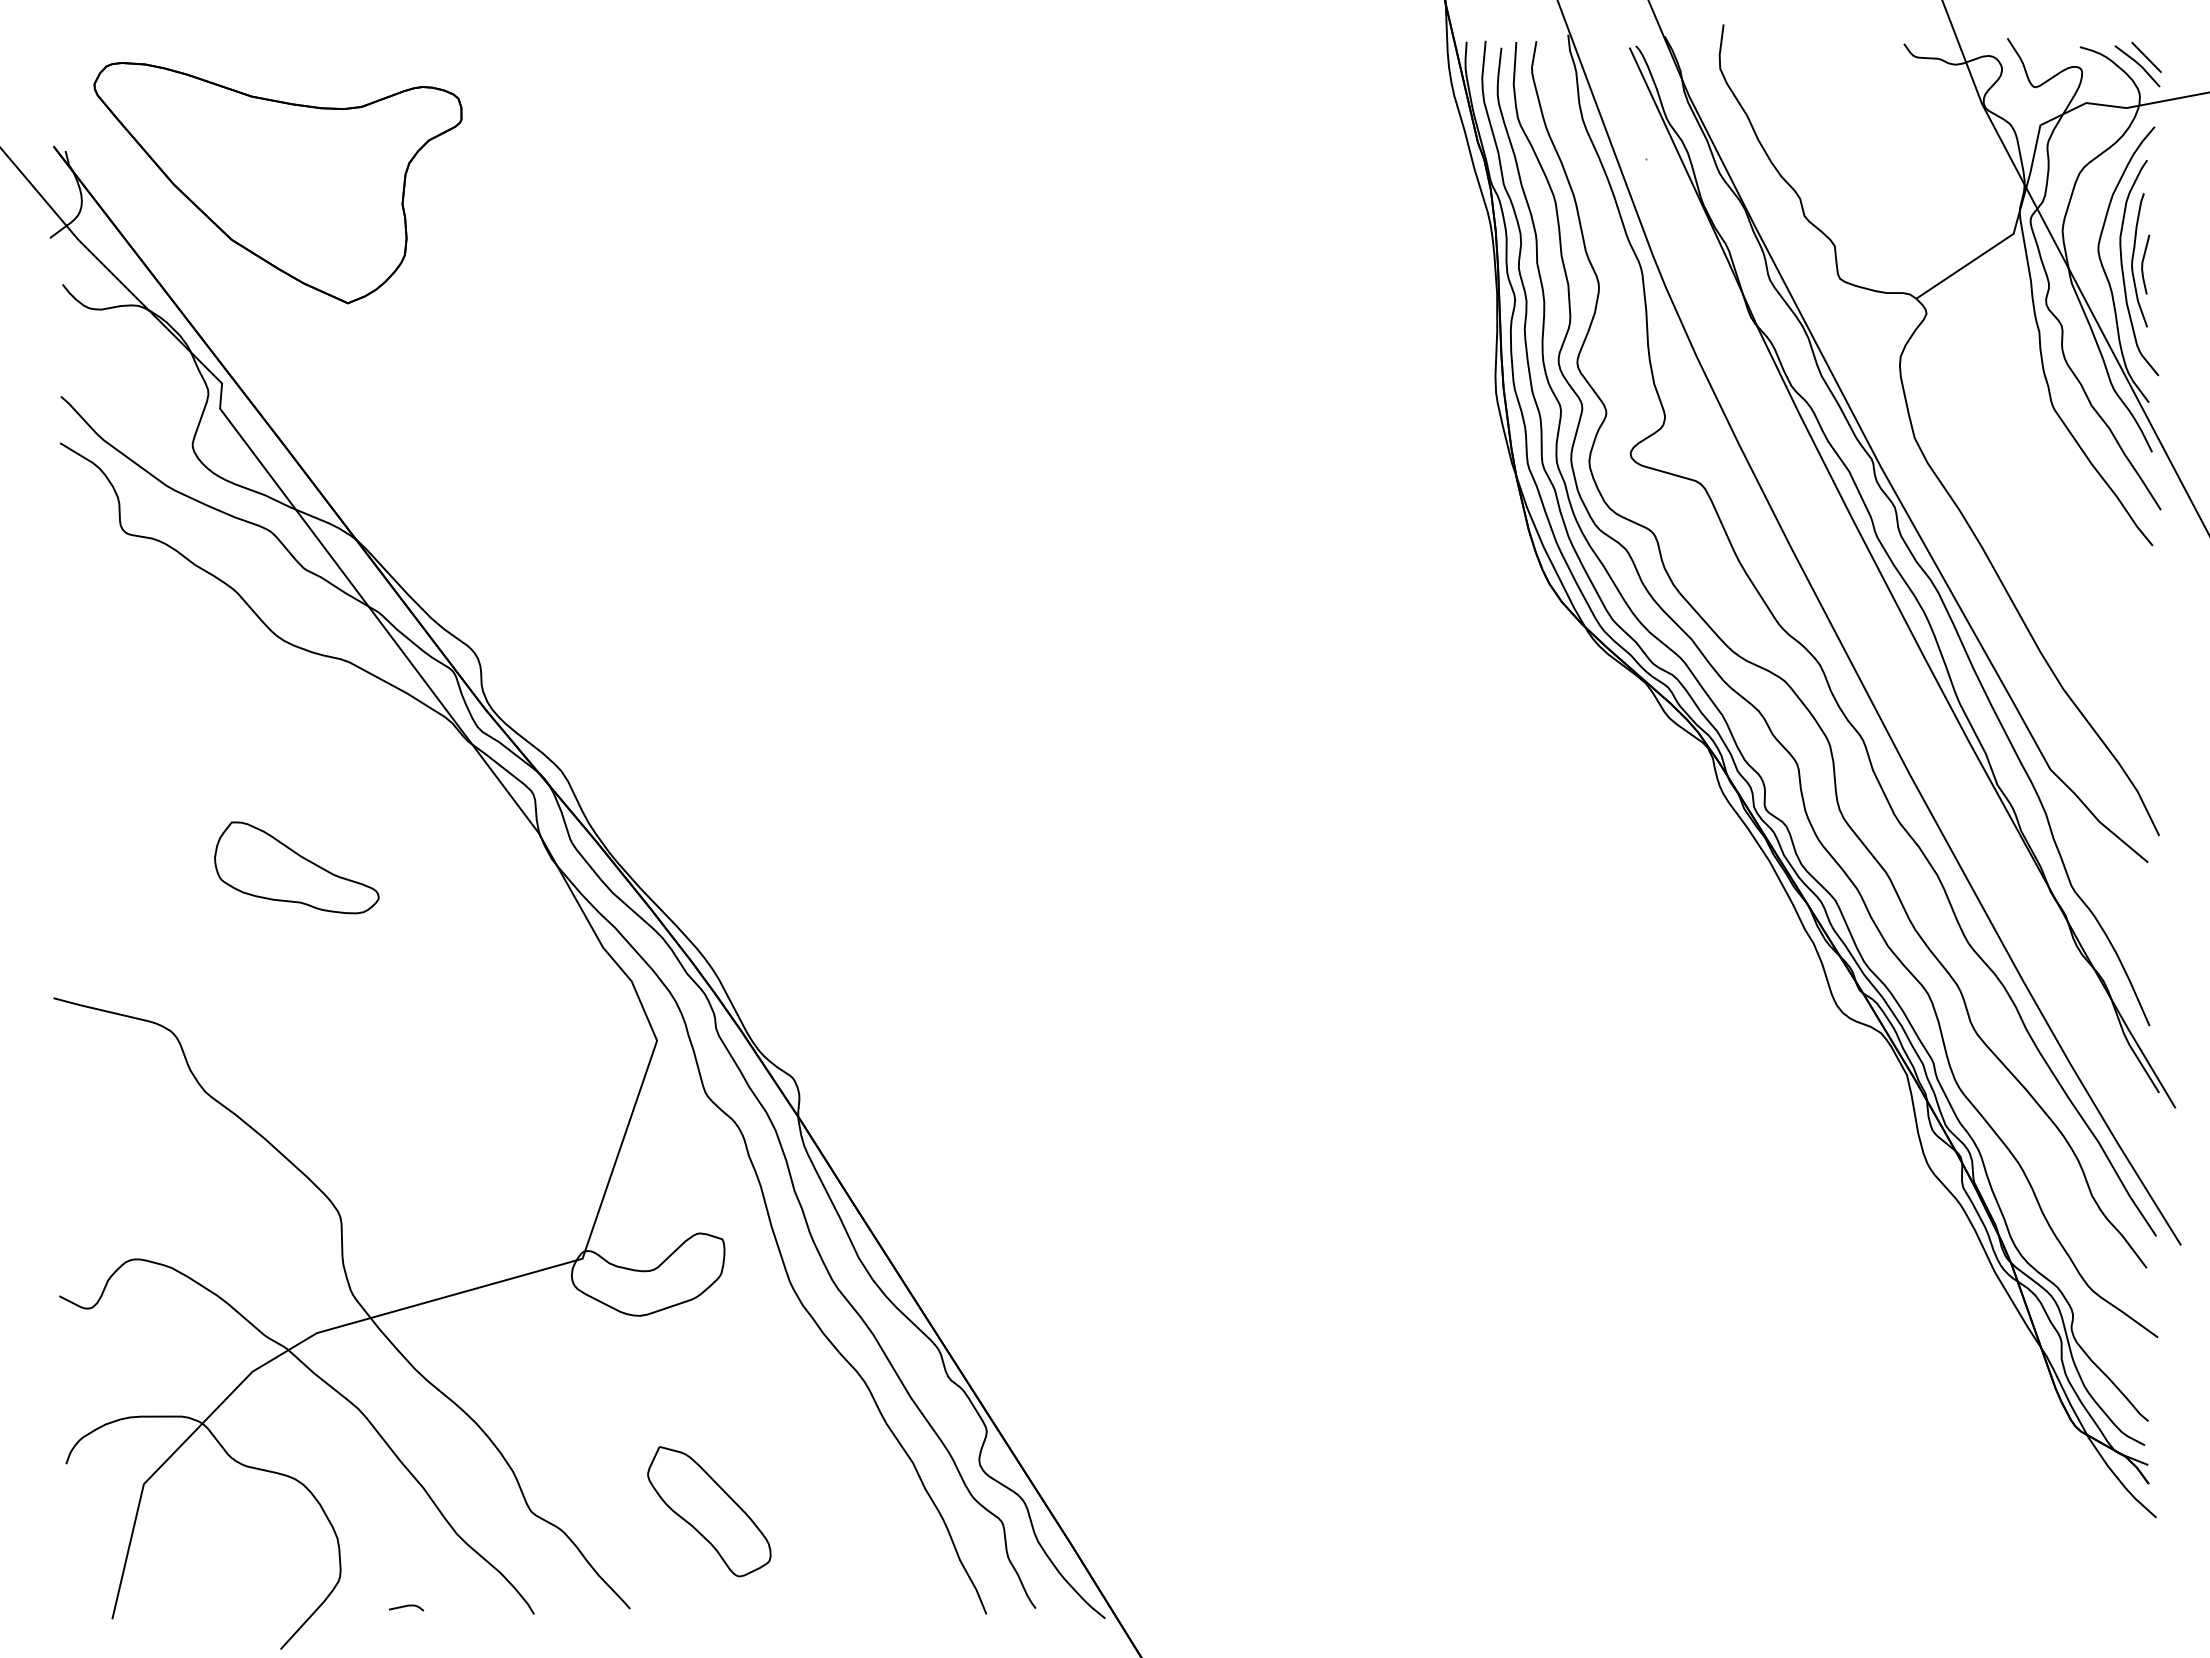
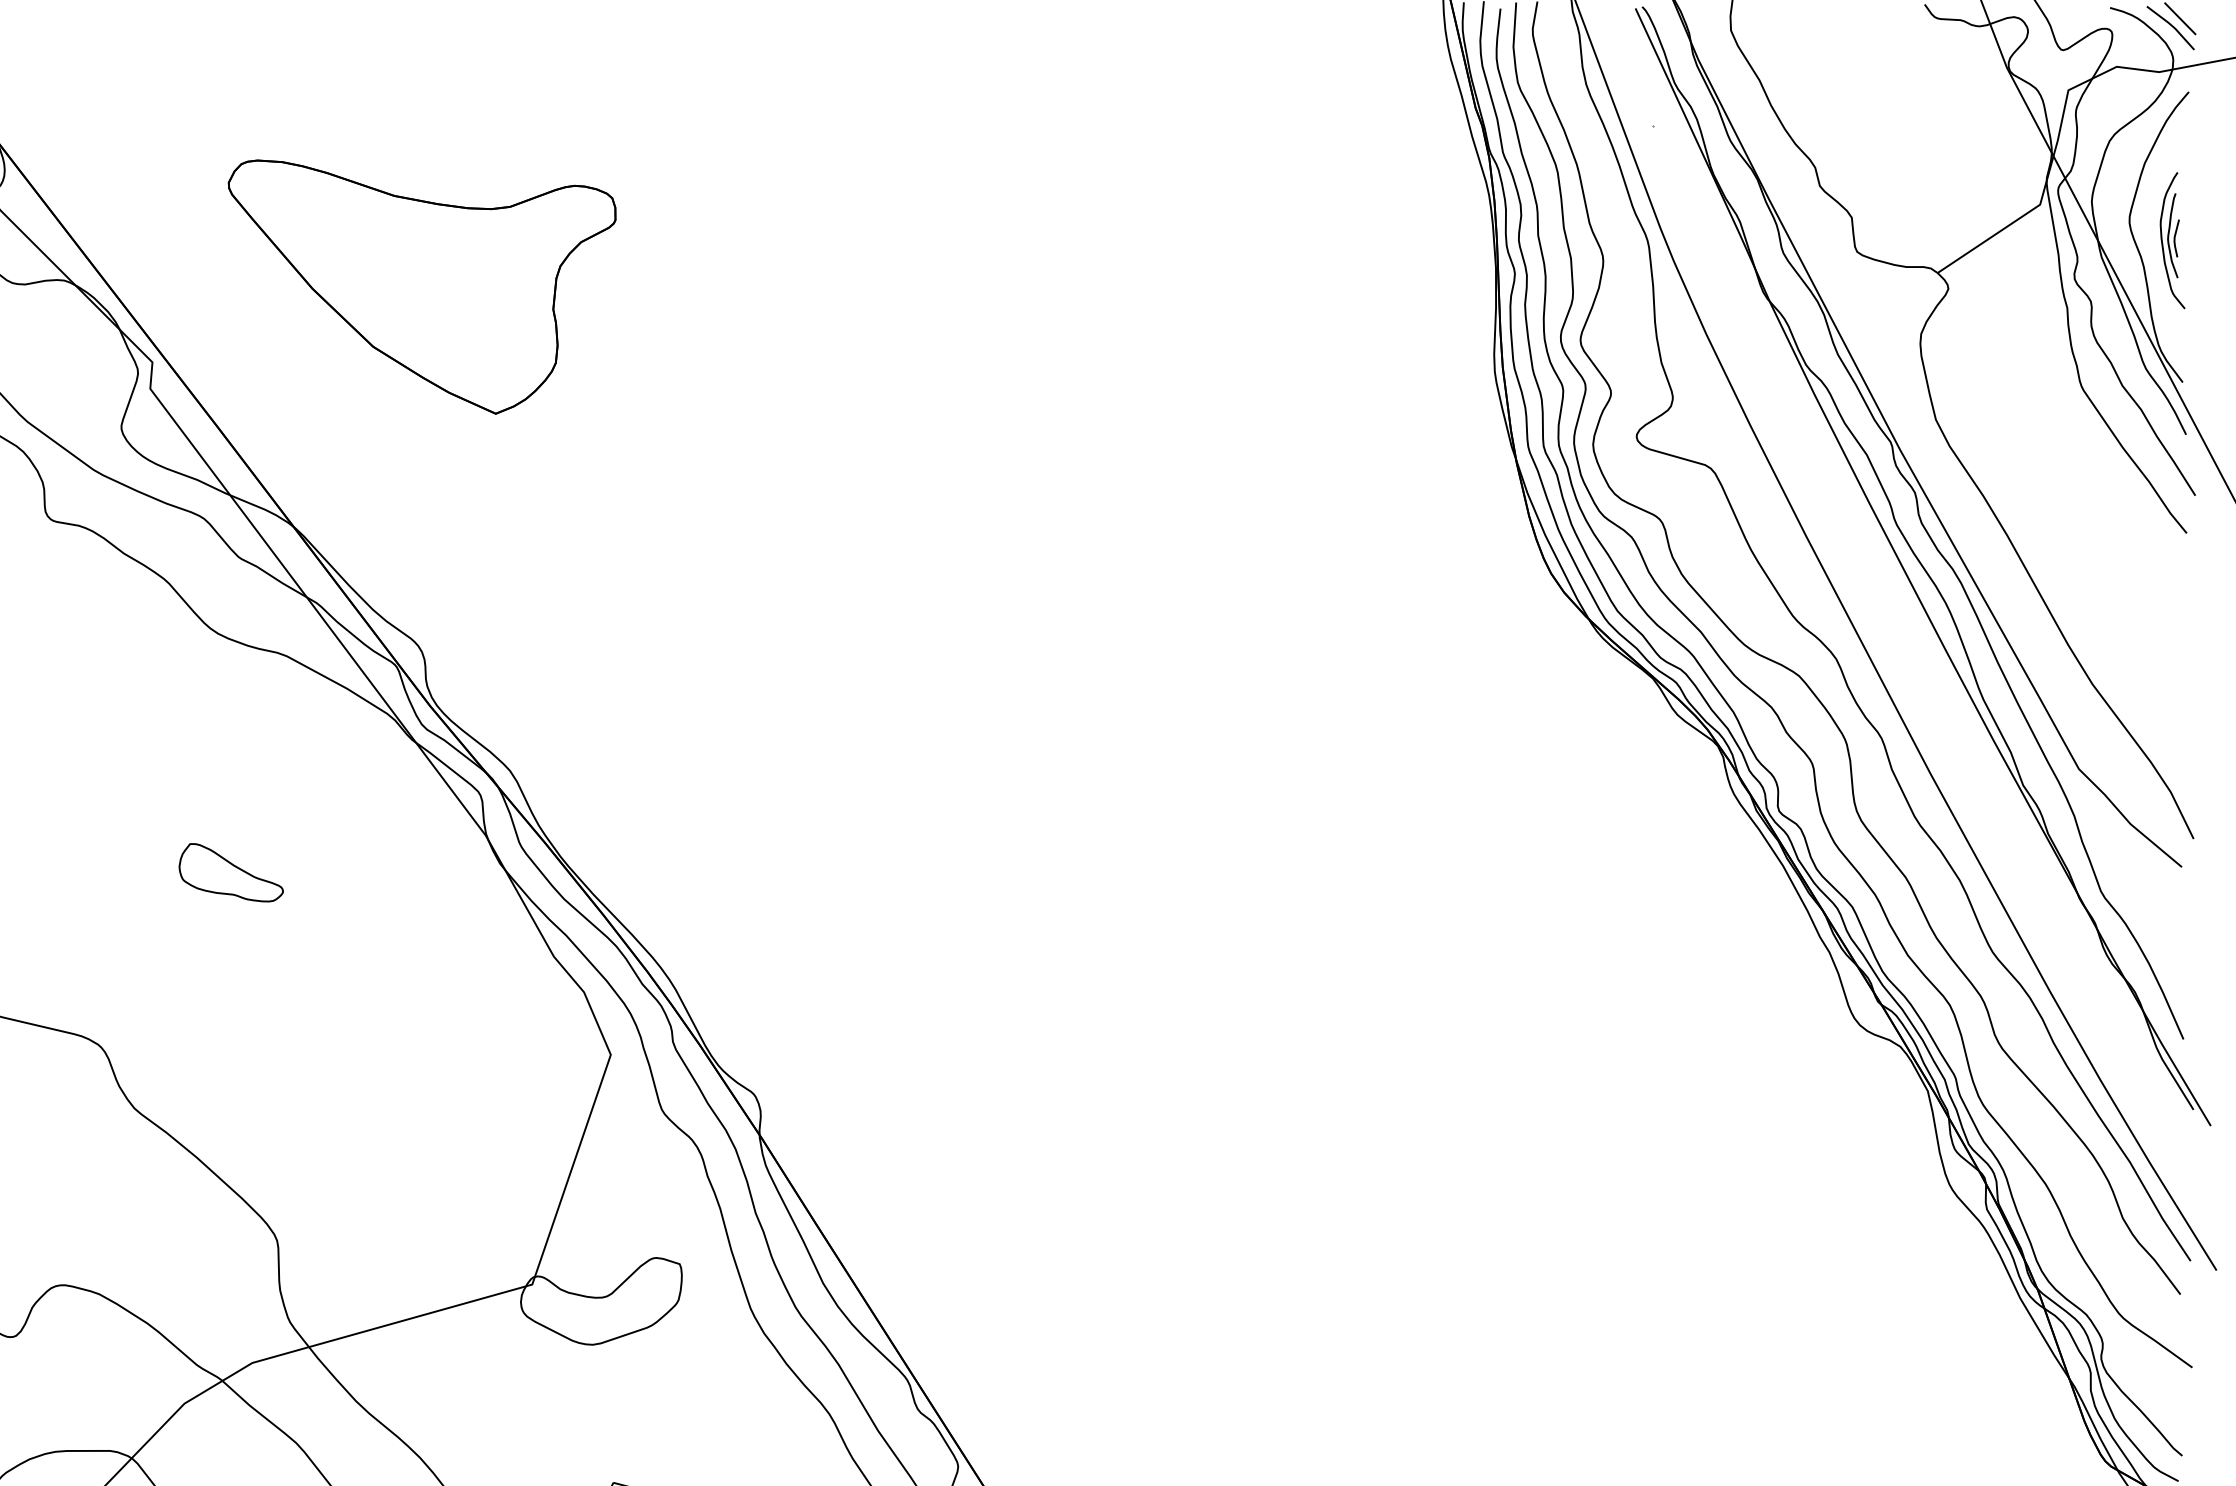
part: (277, 183) -> (421, 287), moved
part: (2139, 267) -> (2172, 240), size x0.6
part: (296, 867) -> (230, 872), size x0.6

